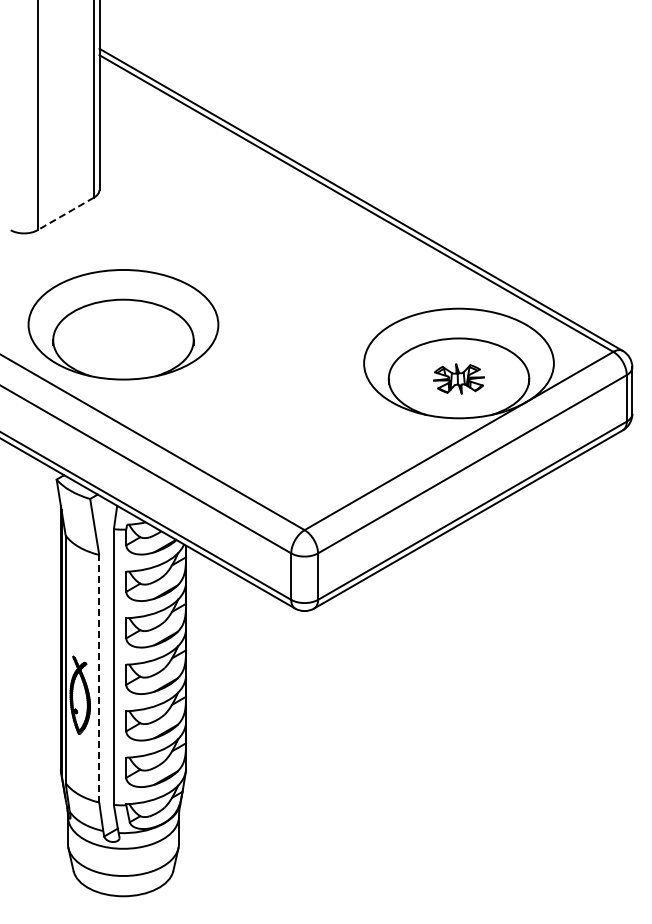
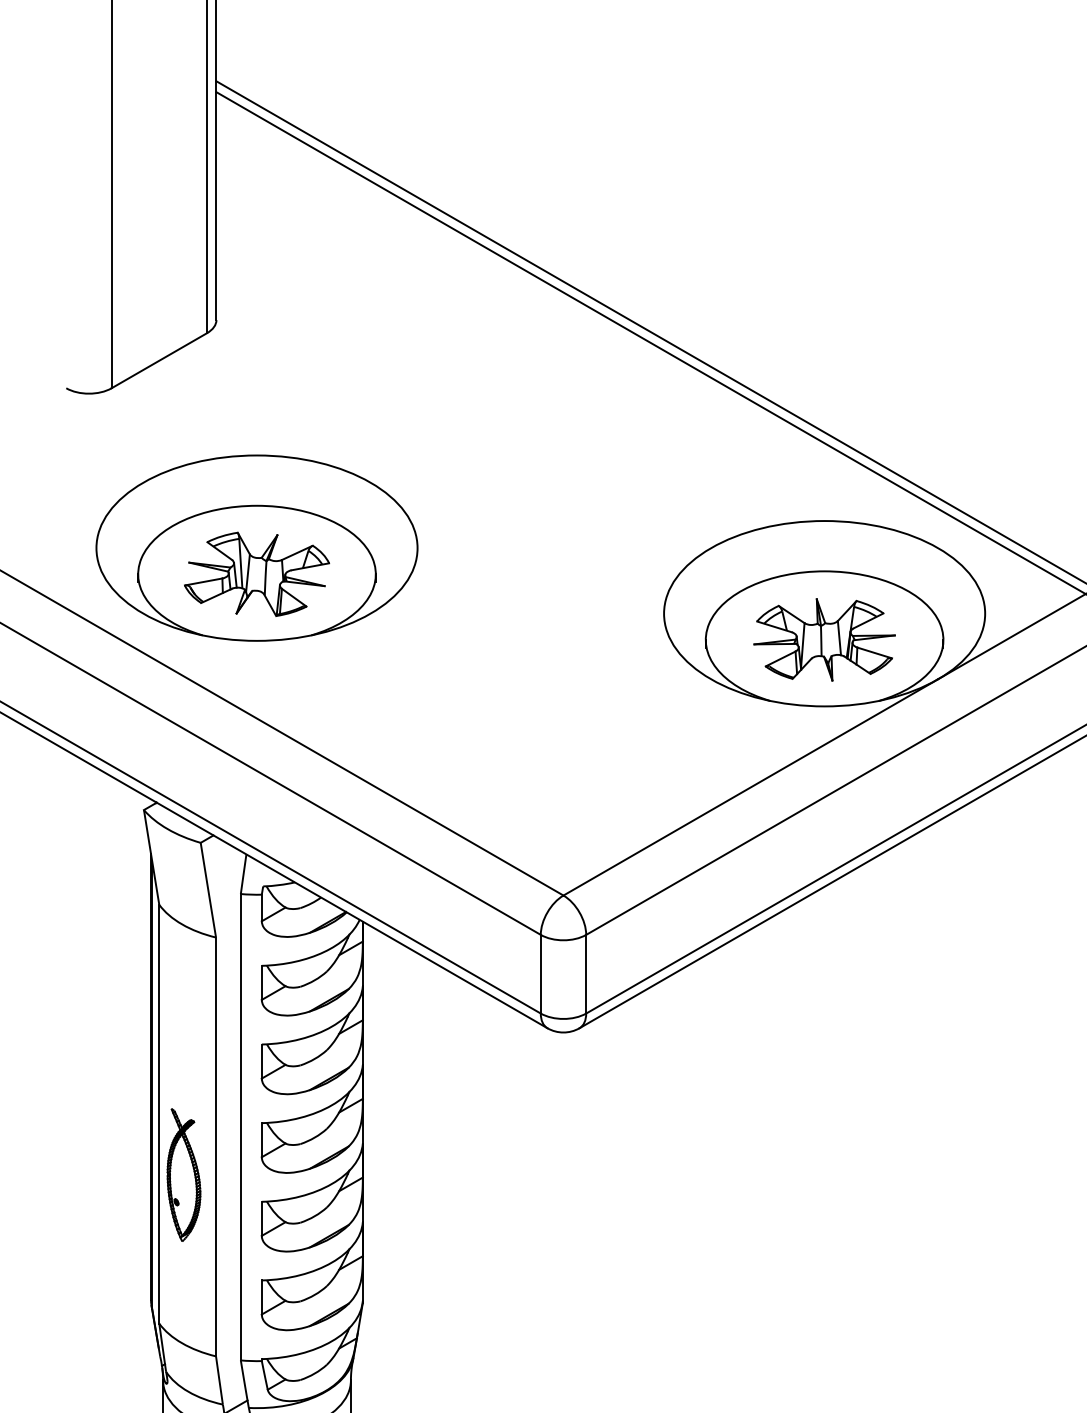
line: (65, 213) -> (158, 359), dashed -> solid
part: (122, 339) -> (255, 573), added
part: (458, 378) -> (823, 639), size x1.67
line: (99, 678) -> (216, 1146), dashed -> solid

